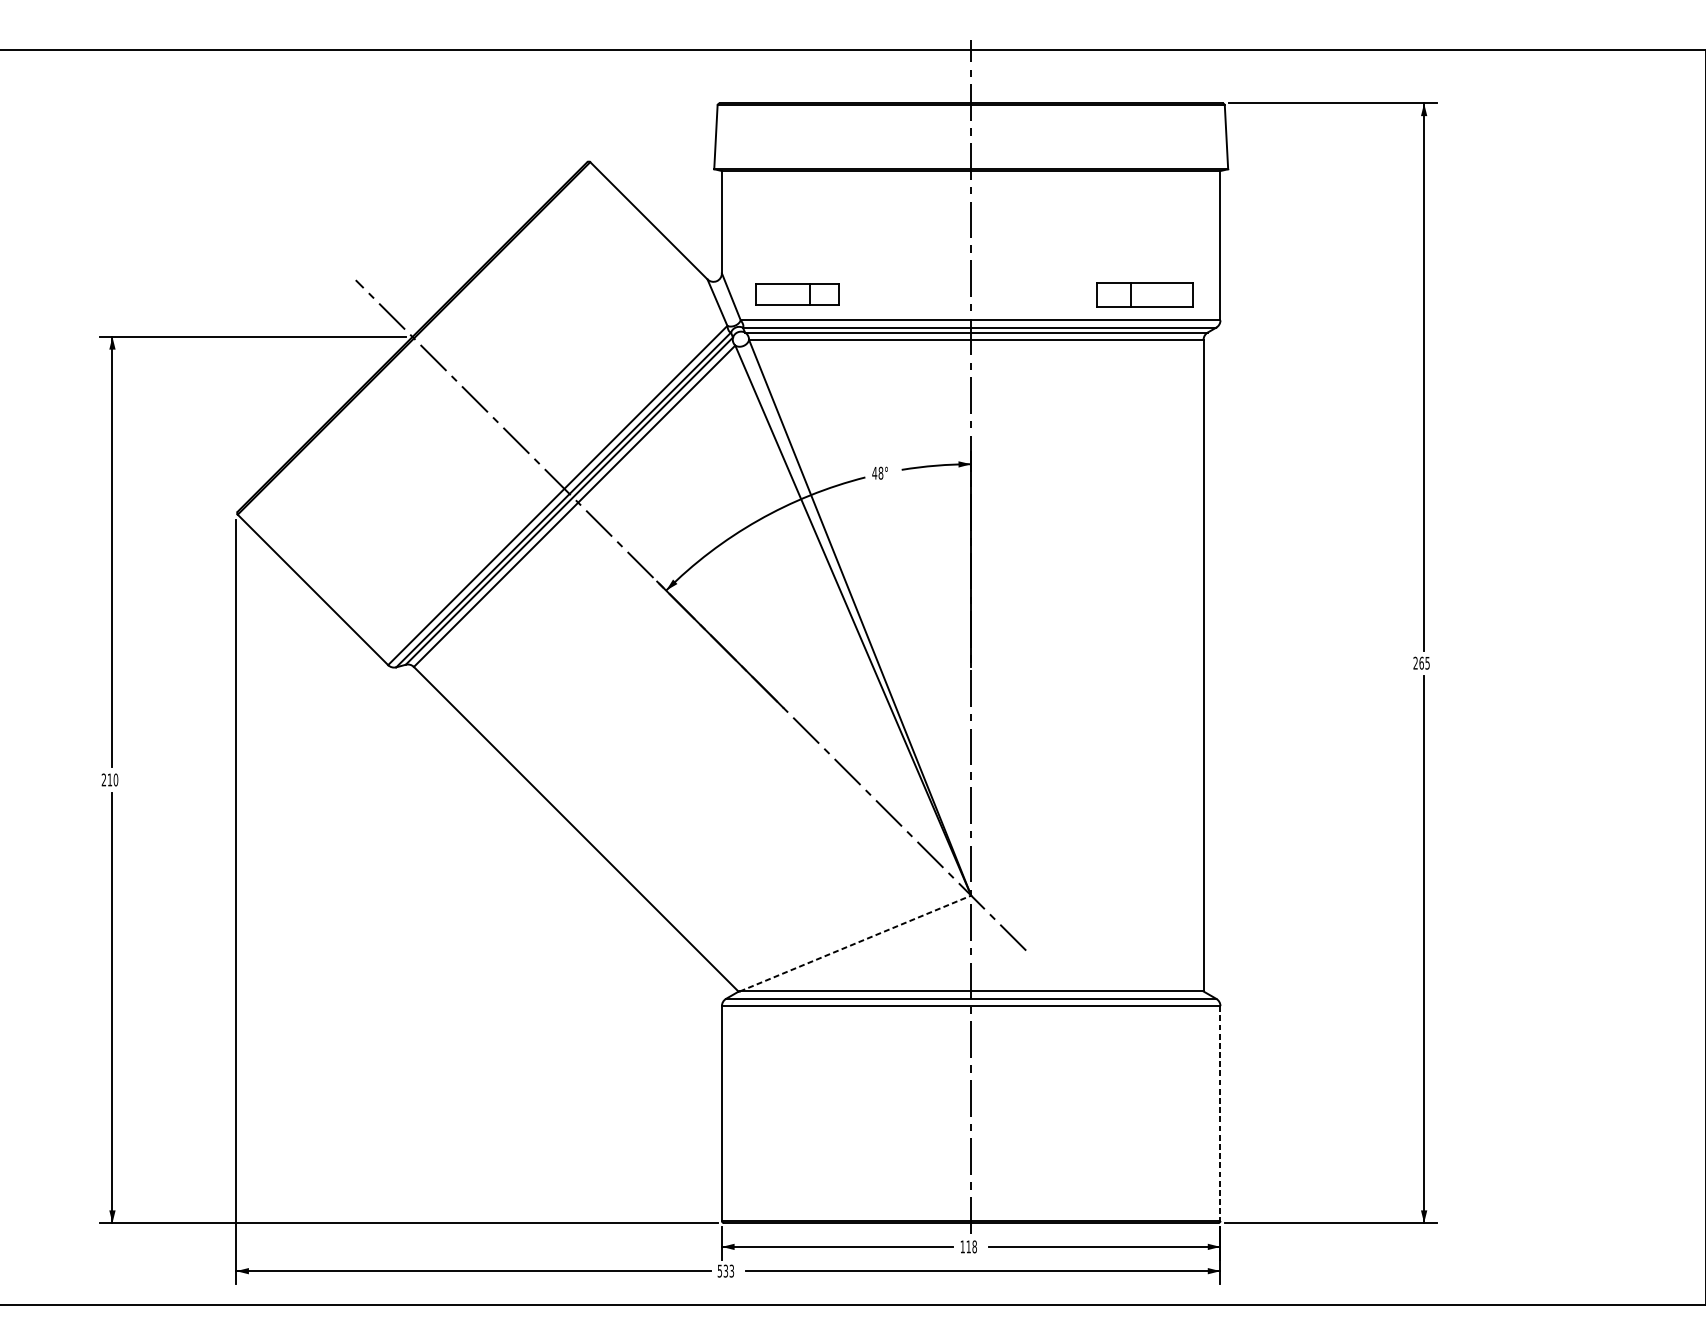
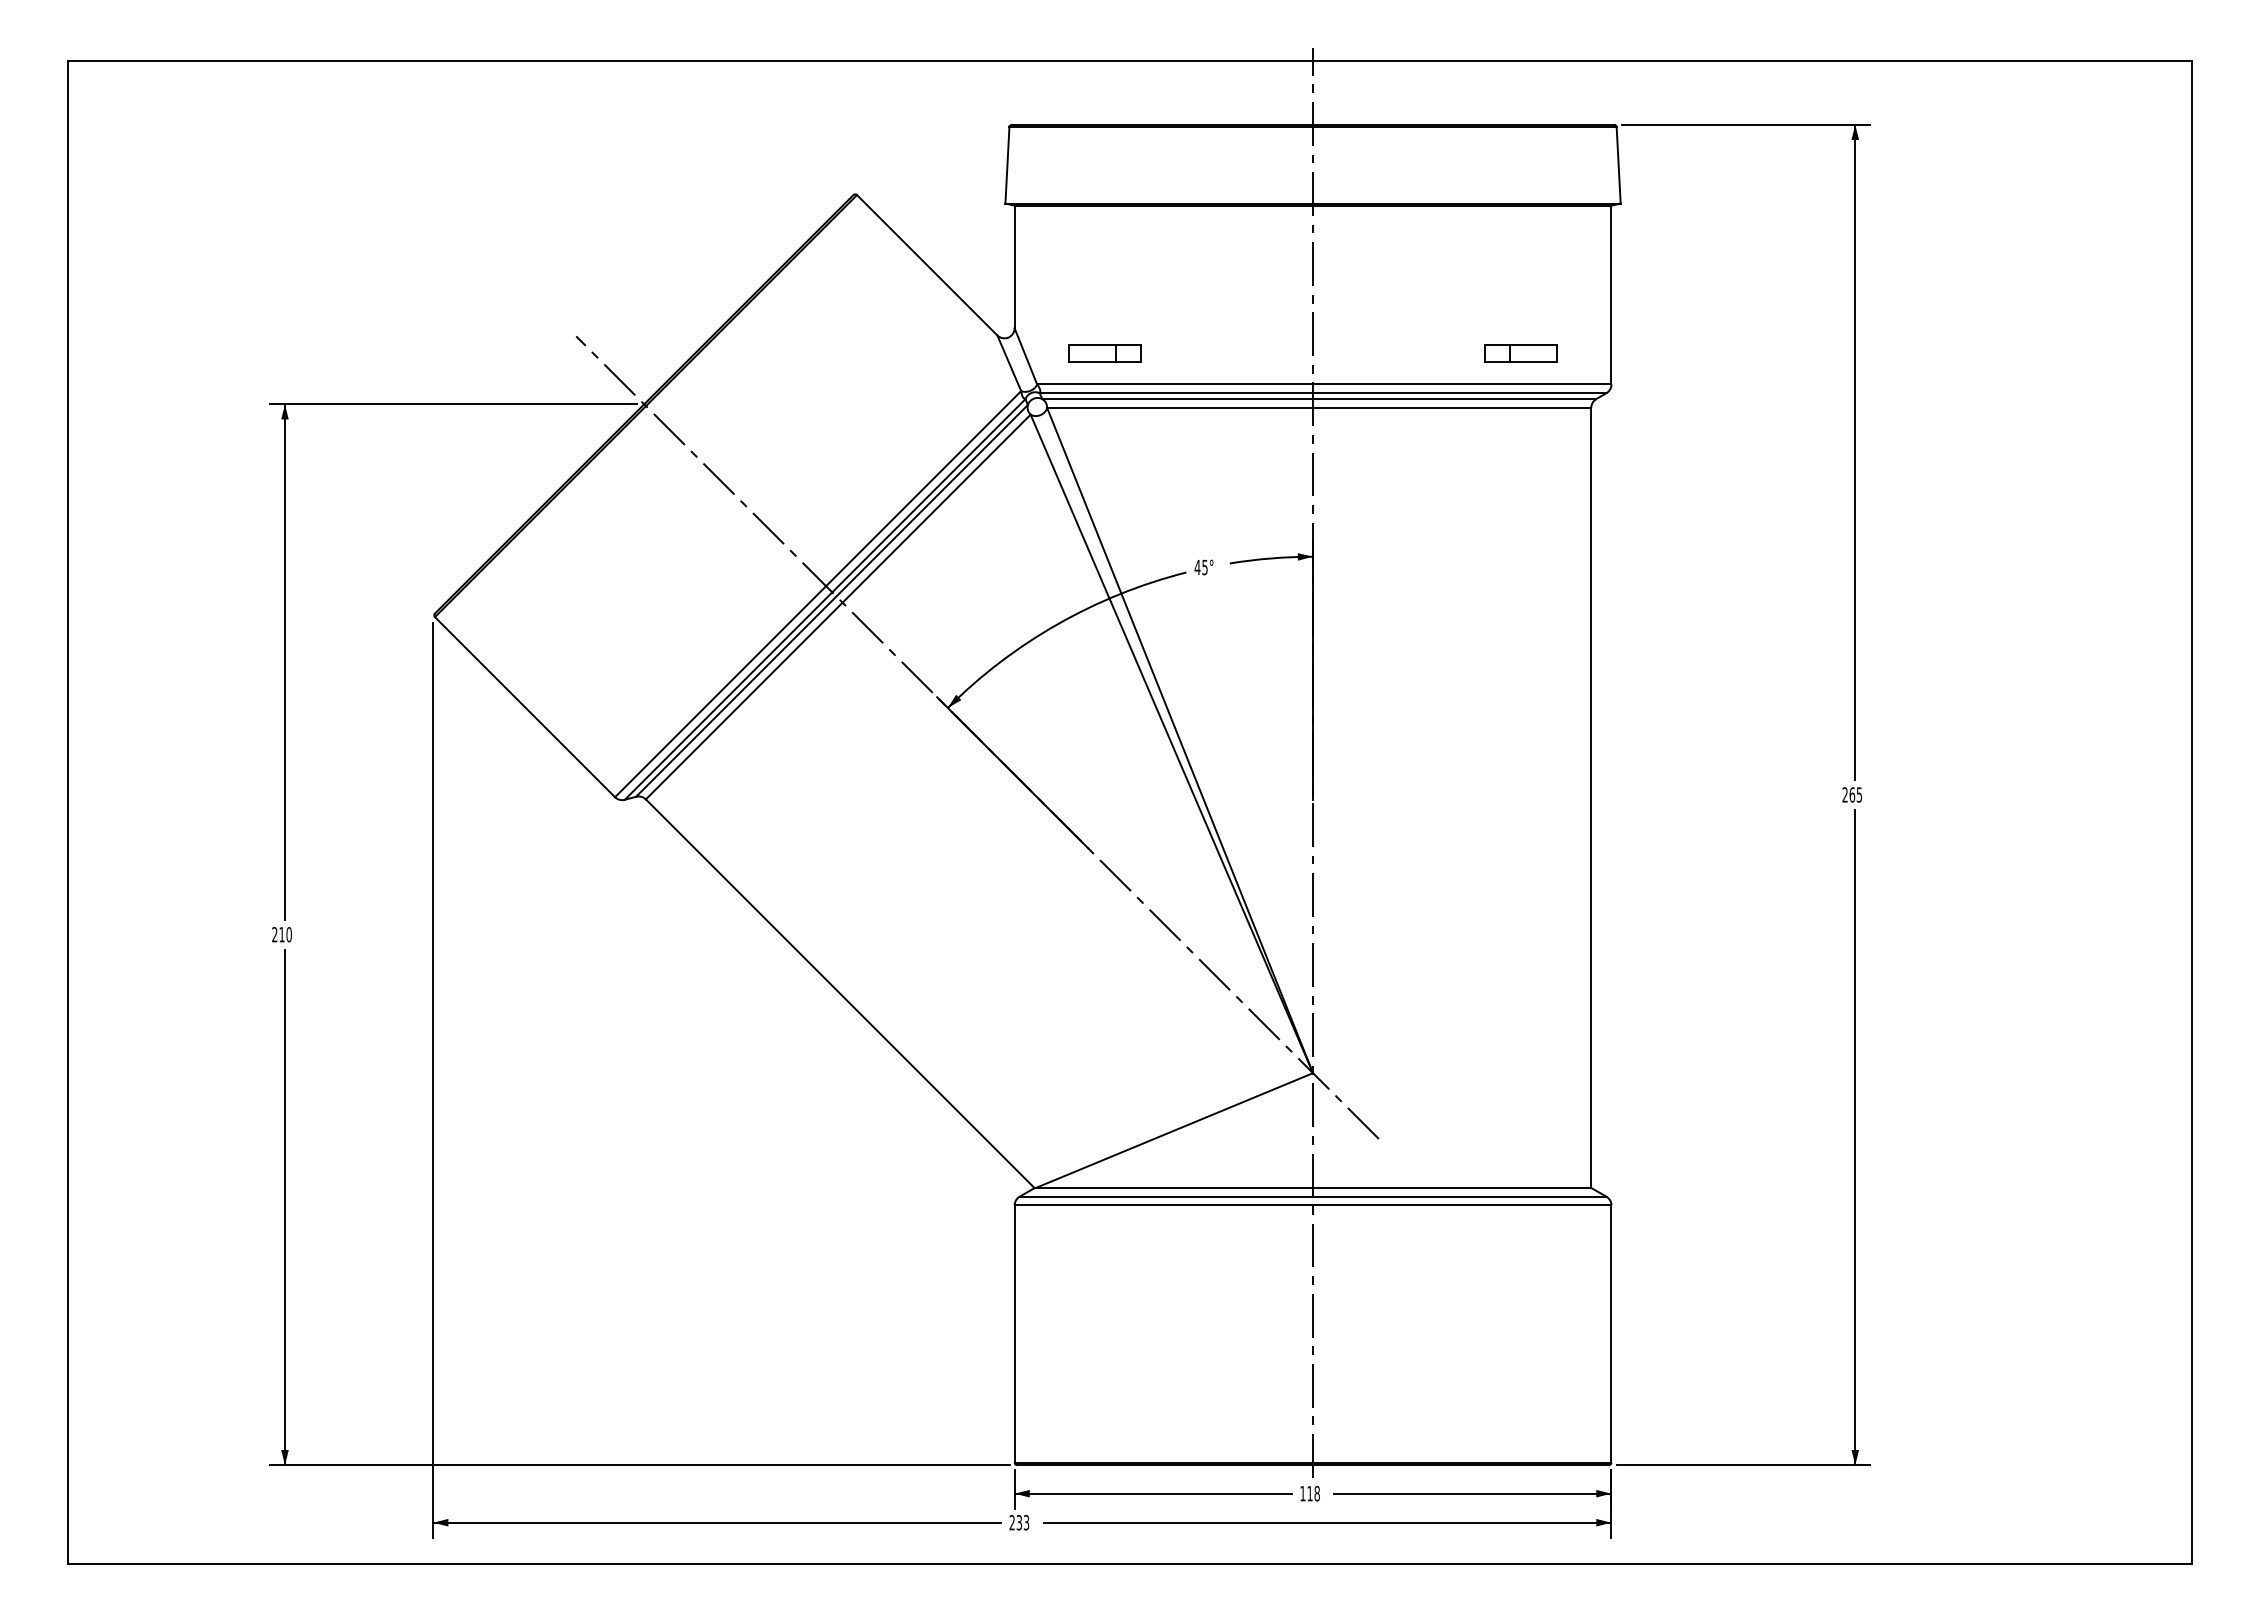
part: (797, 294) -> (1104, 353), size x0.71
part: (1144, 294) -> (1520, 353), size x0.62
text: (880, 473) -> (1204, 567), 48° -> 45°
line: (855, 943) -> (1174, 1130), dashed -> solid
line: (1220, 1113) -> (1611, 1334), dashed -> solid
text: (719, 1270) -> (1011, 1522), 533 -> 233

